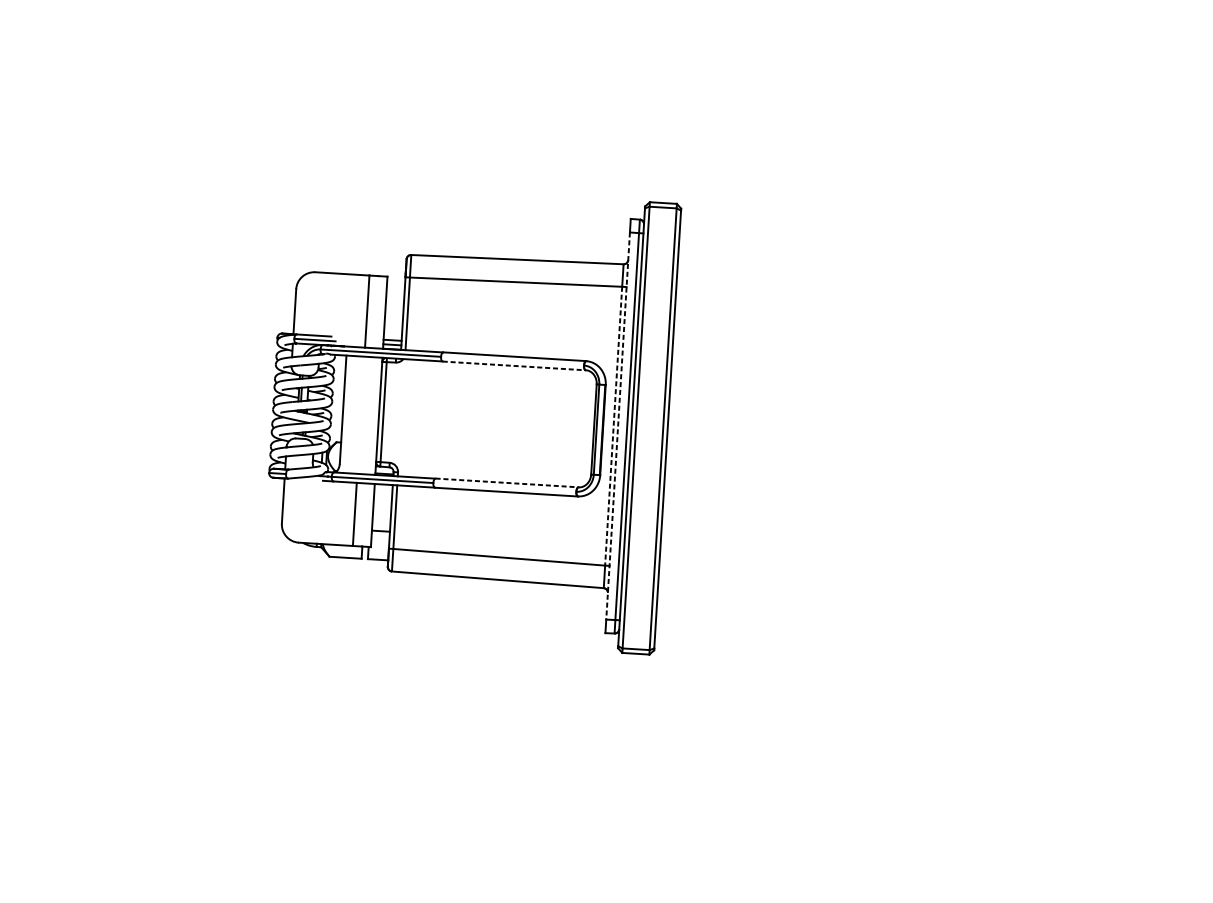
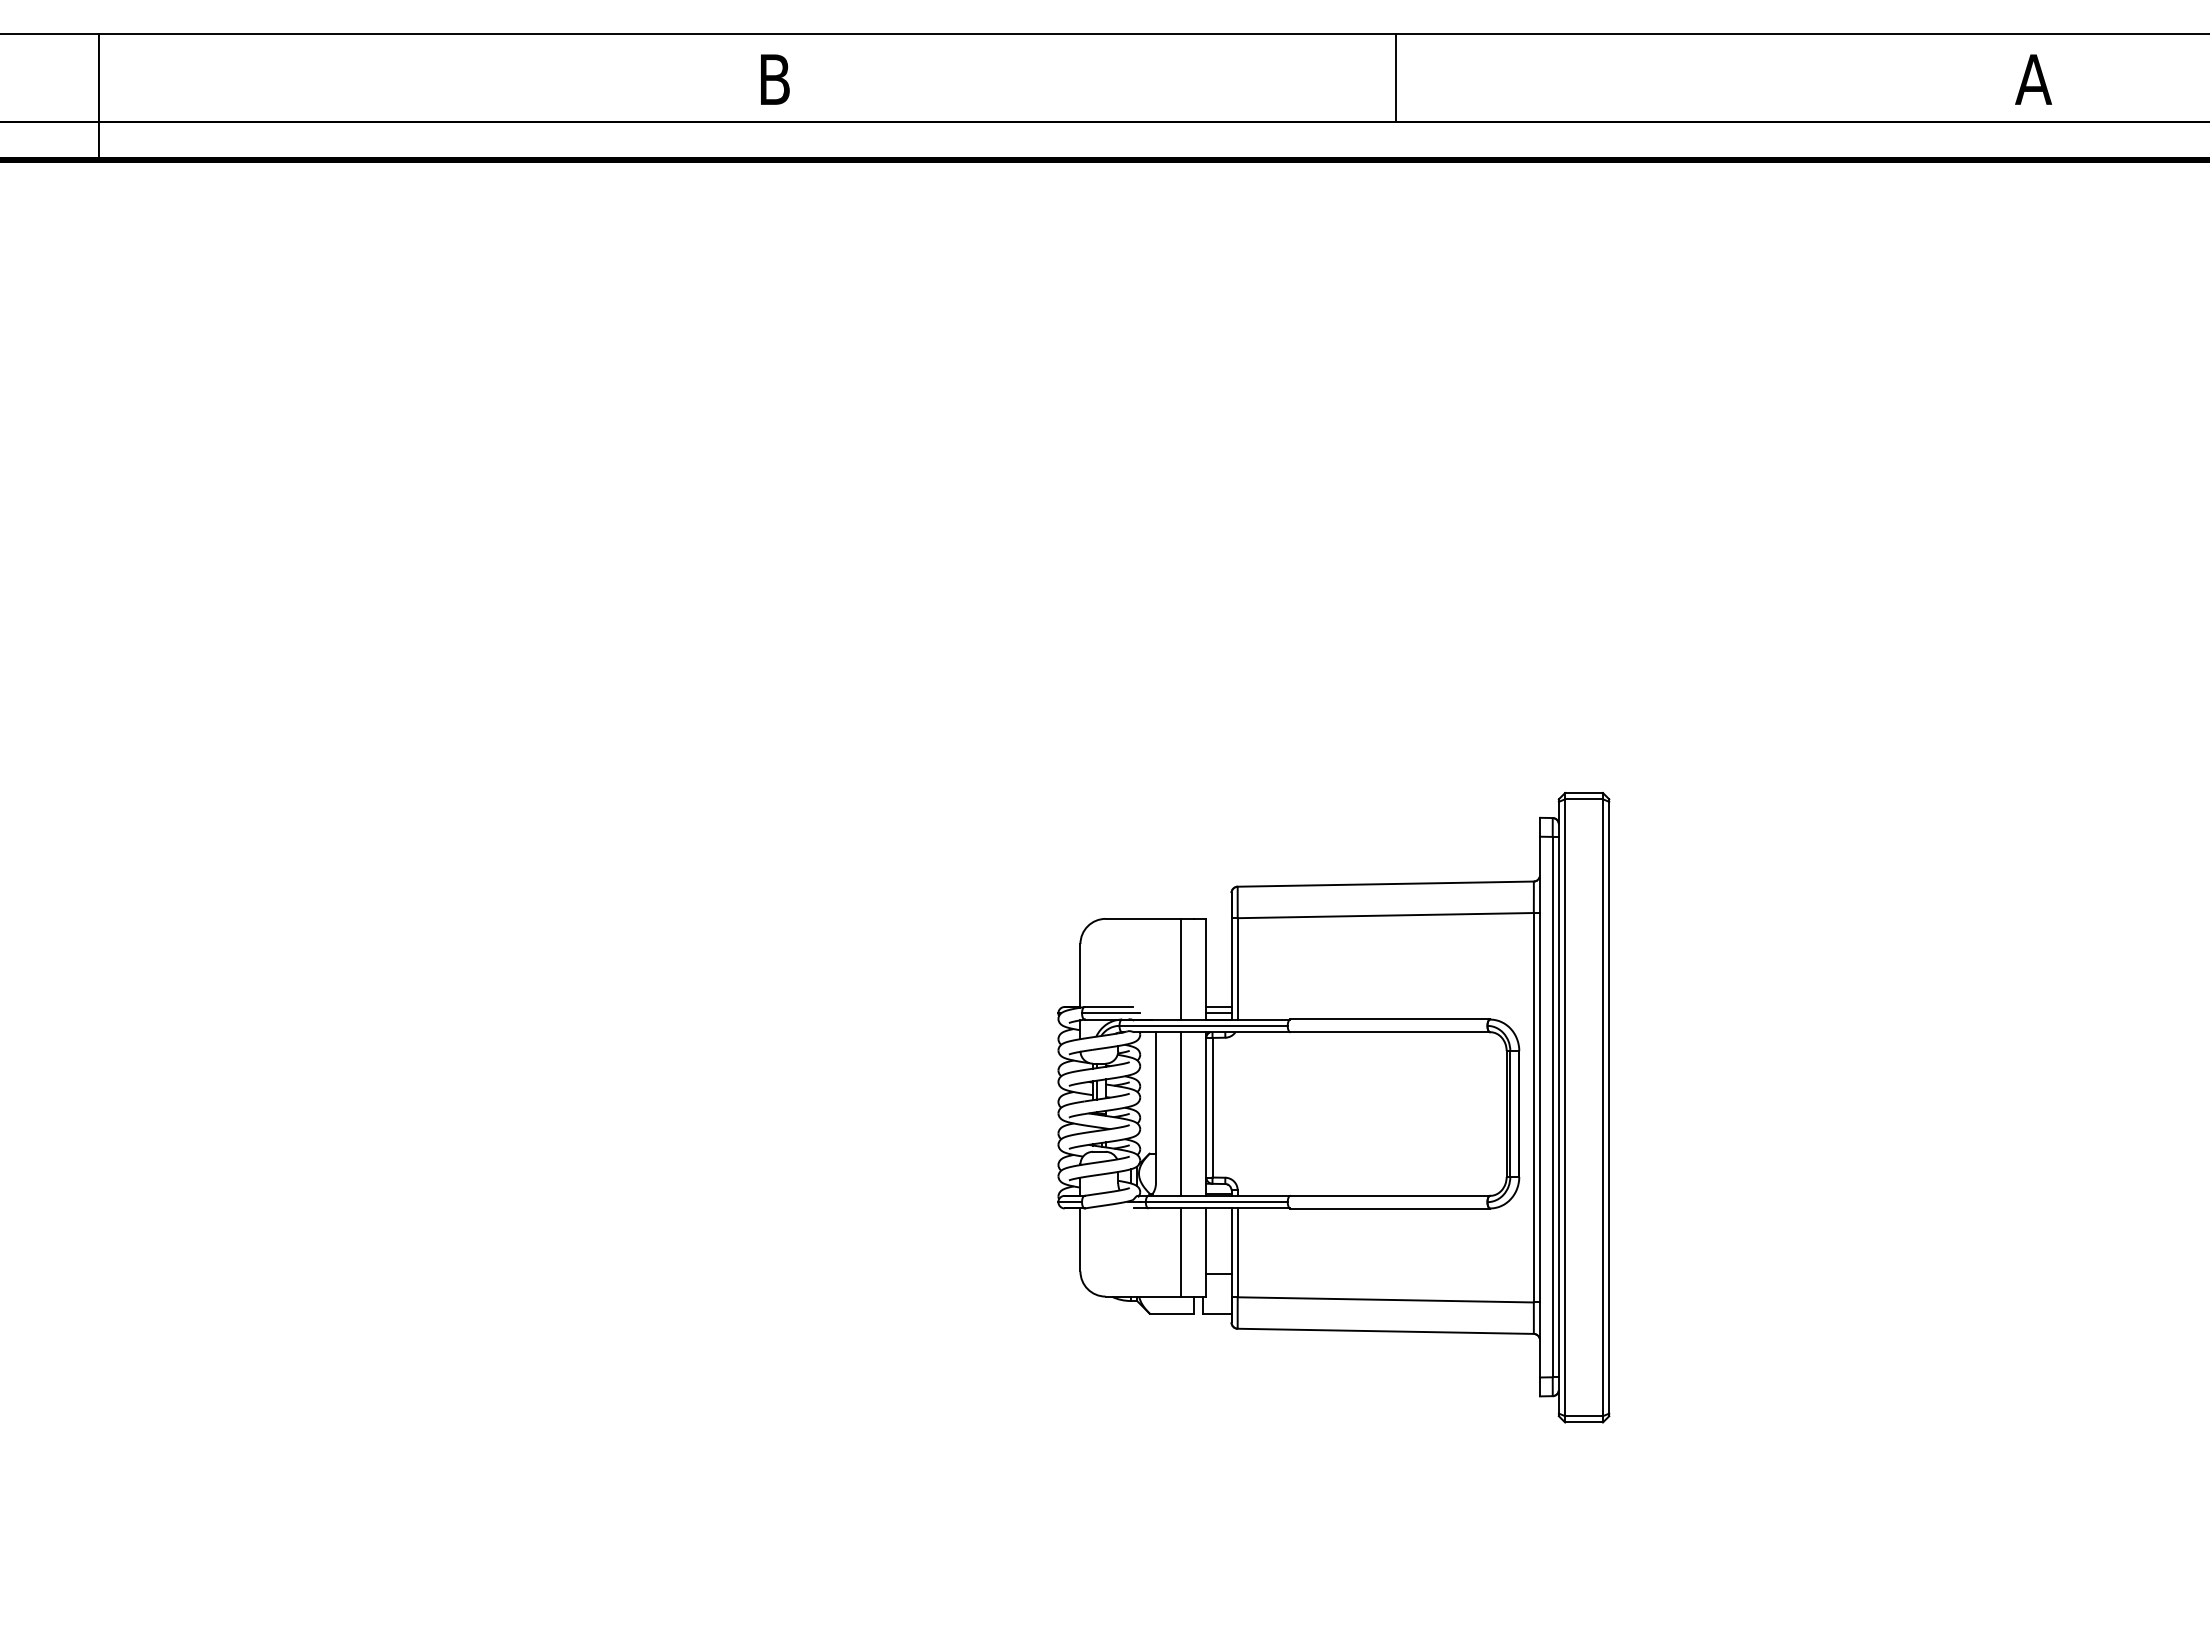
line: (514, 366) -> (1390, 1032), dashed -> solid
line: (361, 414) -> (1181, 1113), added
line: (613, 426) -> (1533, 1107), dashed -> solid
line: (618, 426) -> (1540, 1107), dashed -> solid
line: (507, 482) -> (1390, 1195), dashed -> solid

